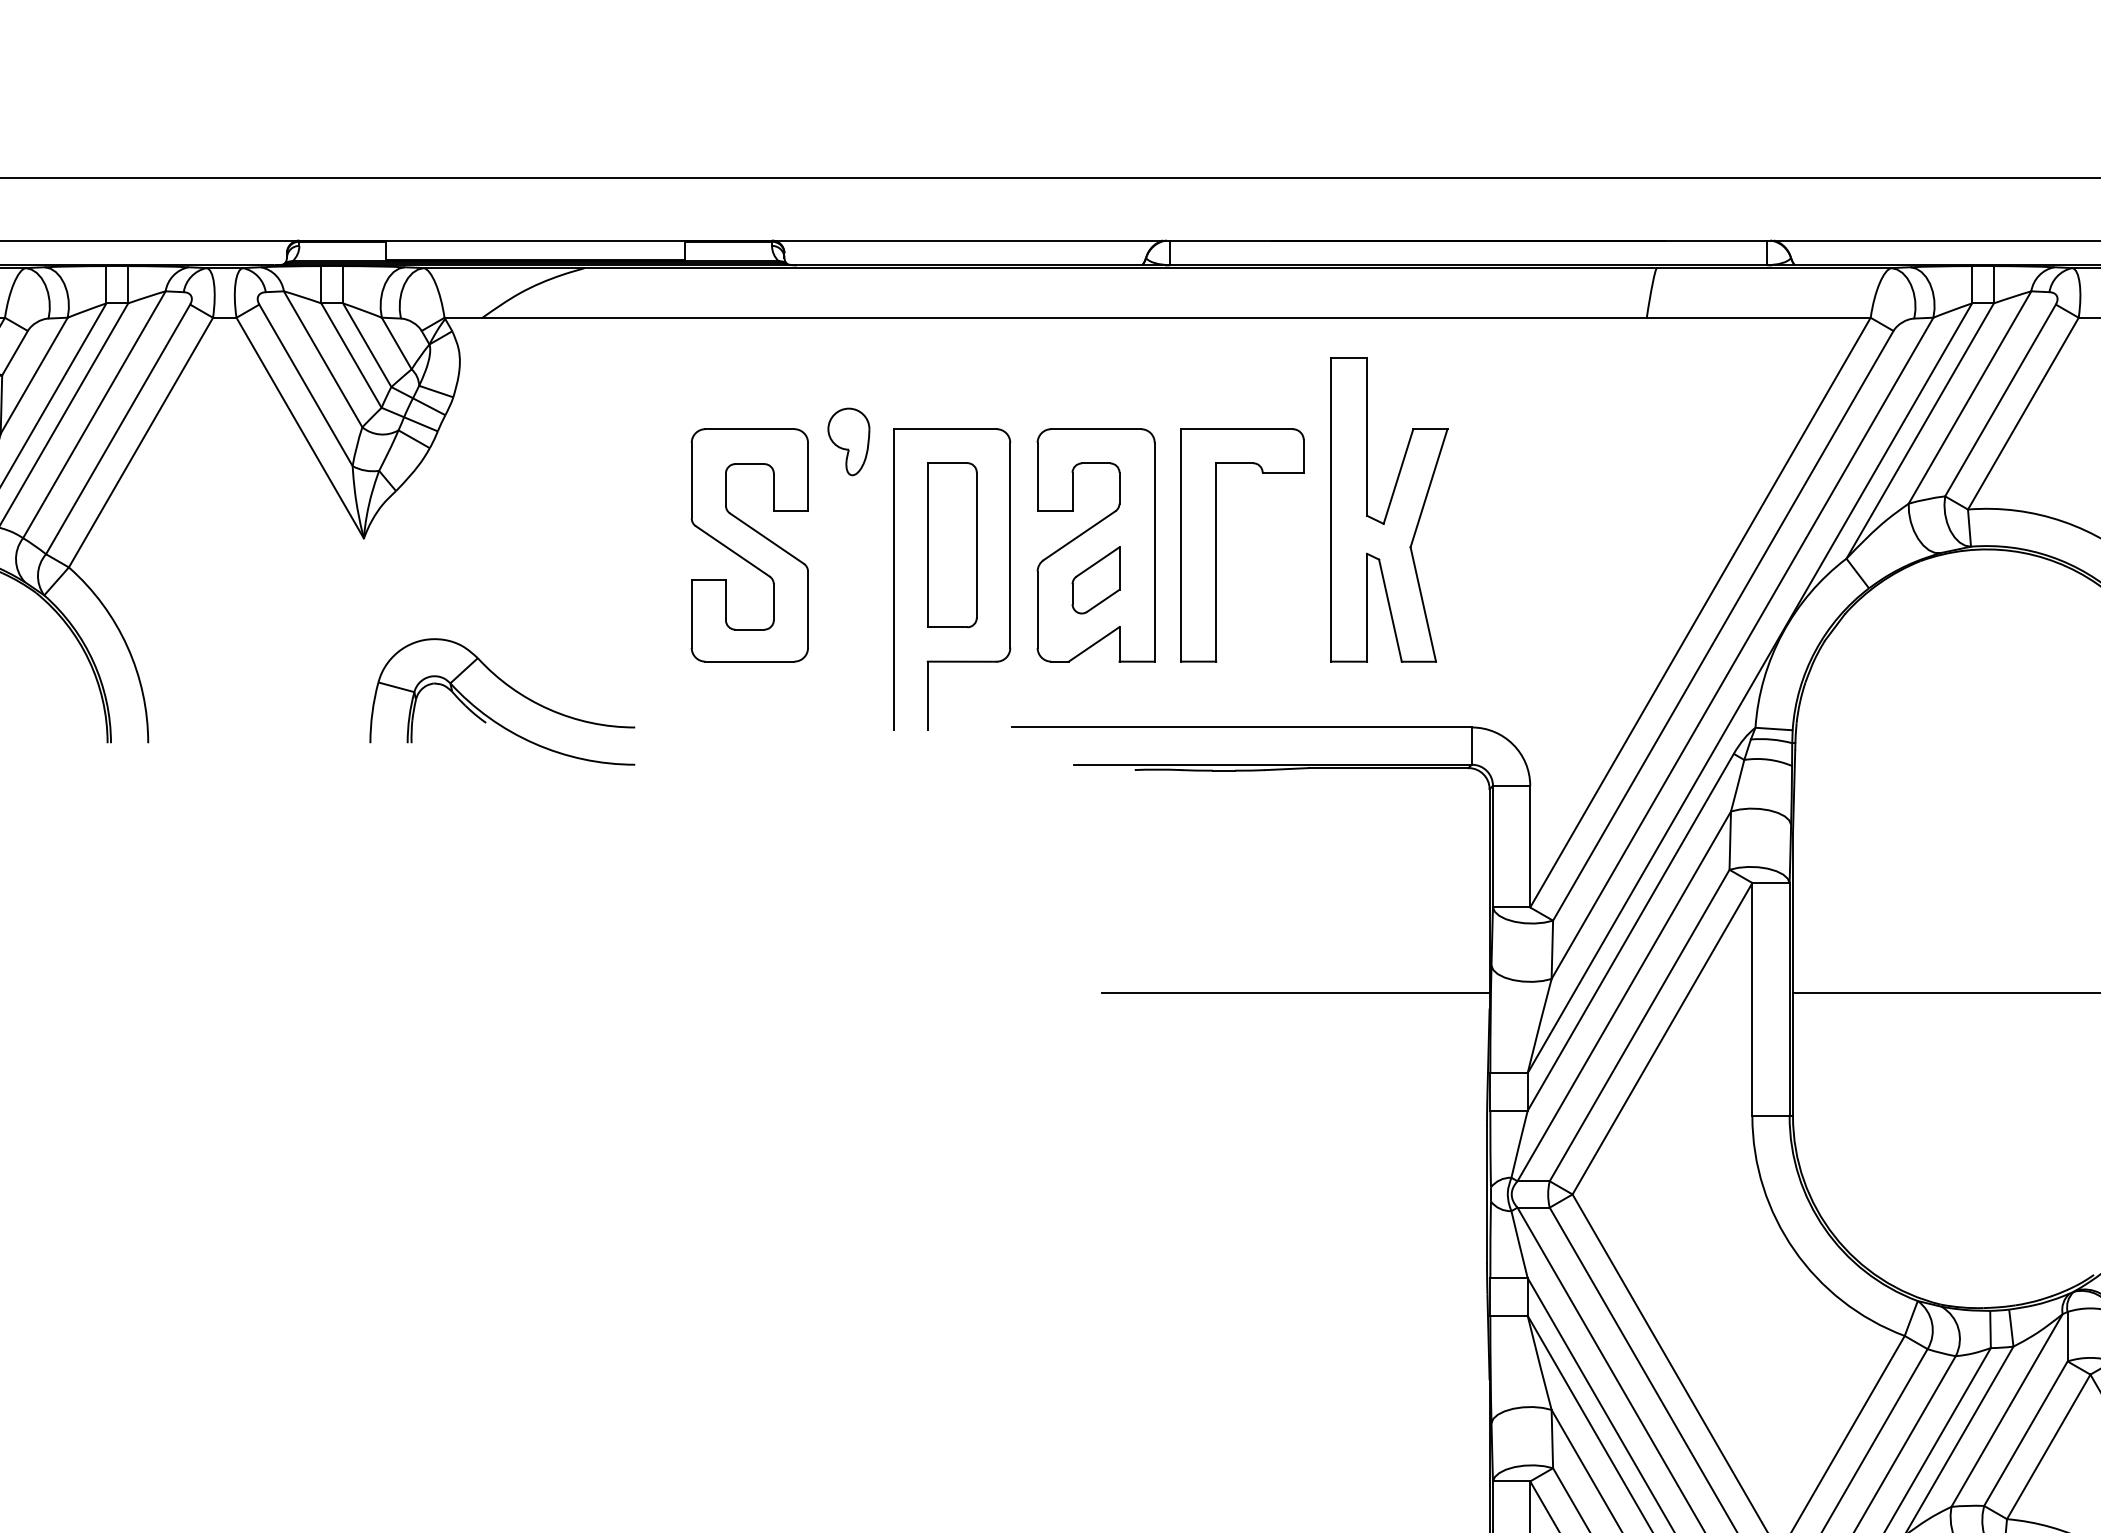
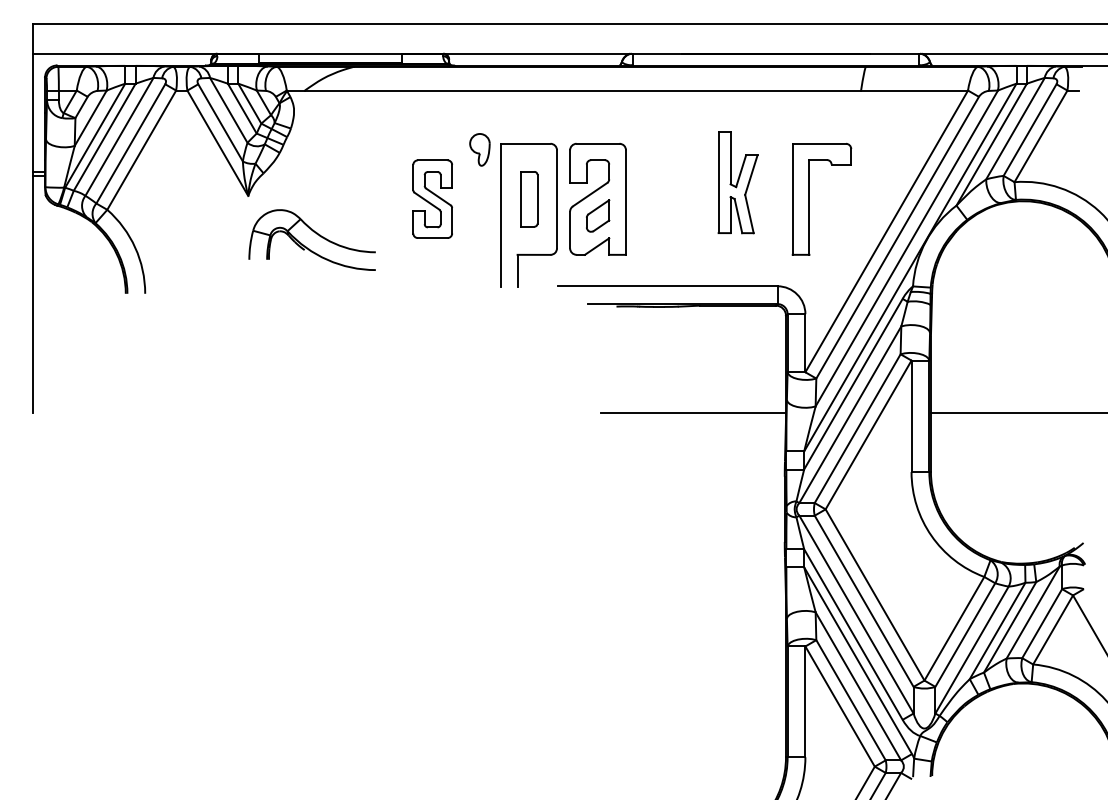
part: (1388, 510) -> (737, 182), size x0.7
part: (749, 543) -> (432, 198), size x0.7
part: (1216, 543) -> (809, 198), moved
part: (952, 545) -> (529, 199), size x0.7
part: (510, 690) -> (316, 234), moved

